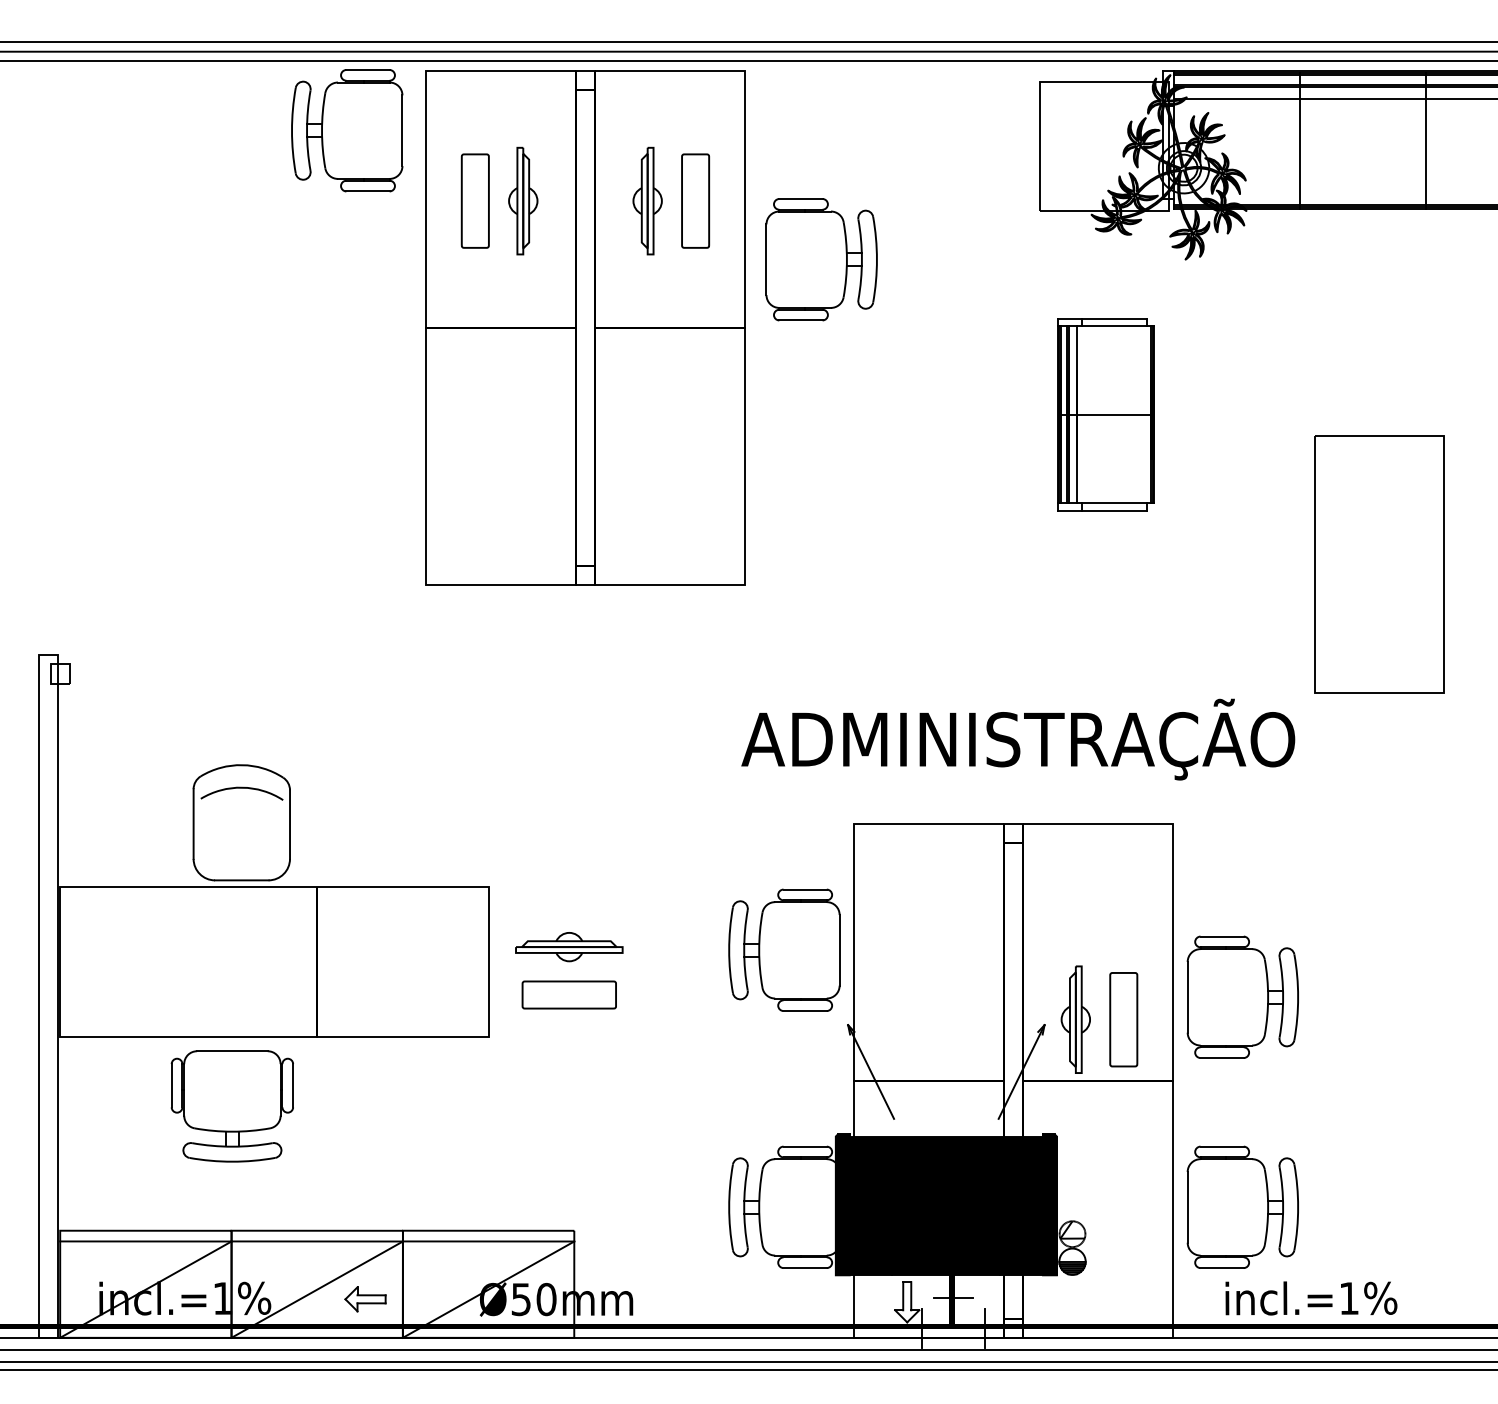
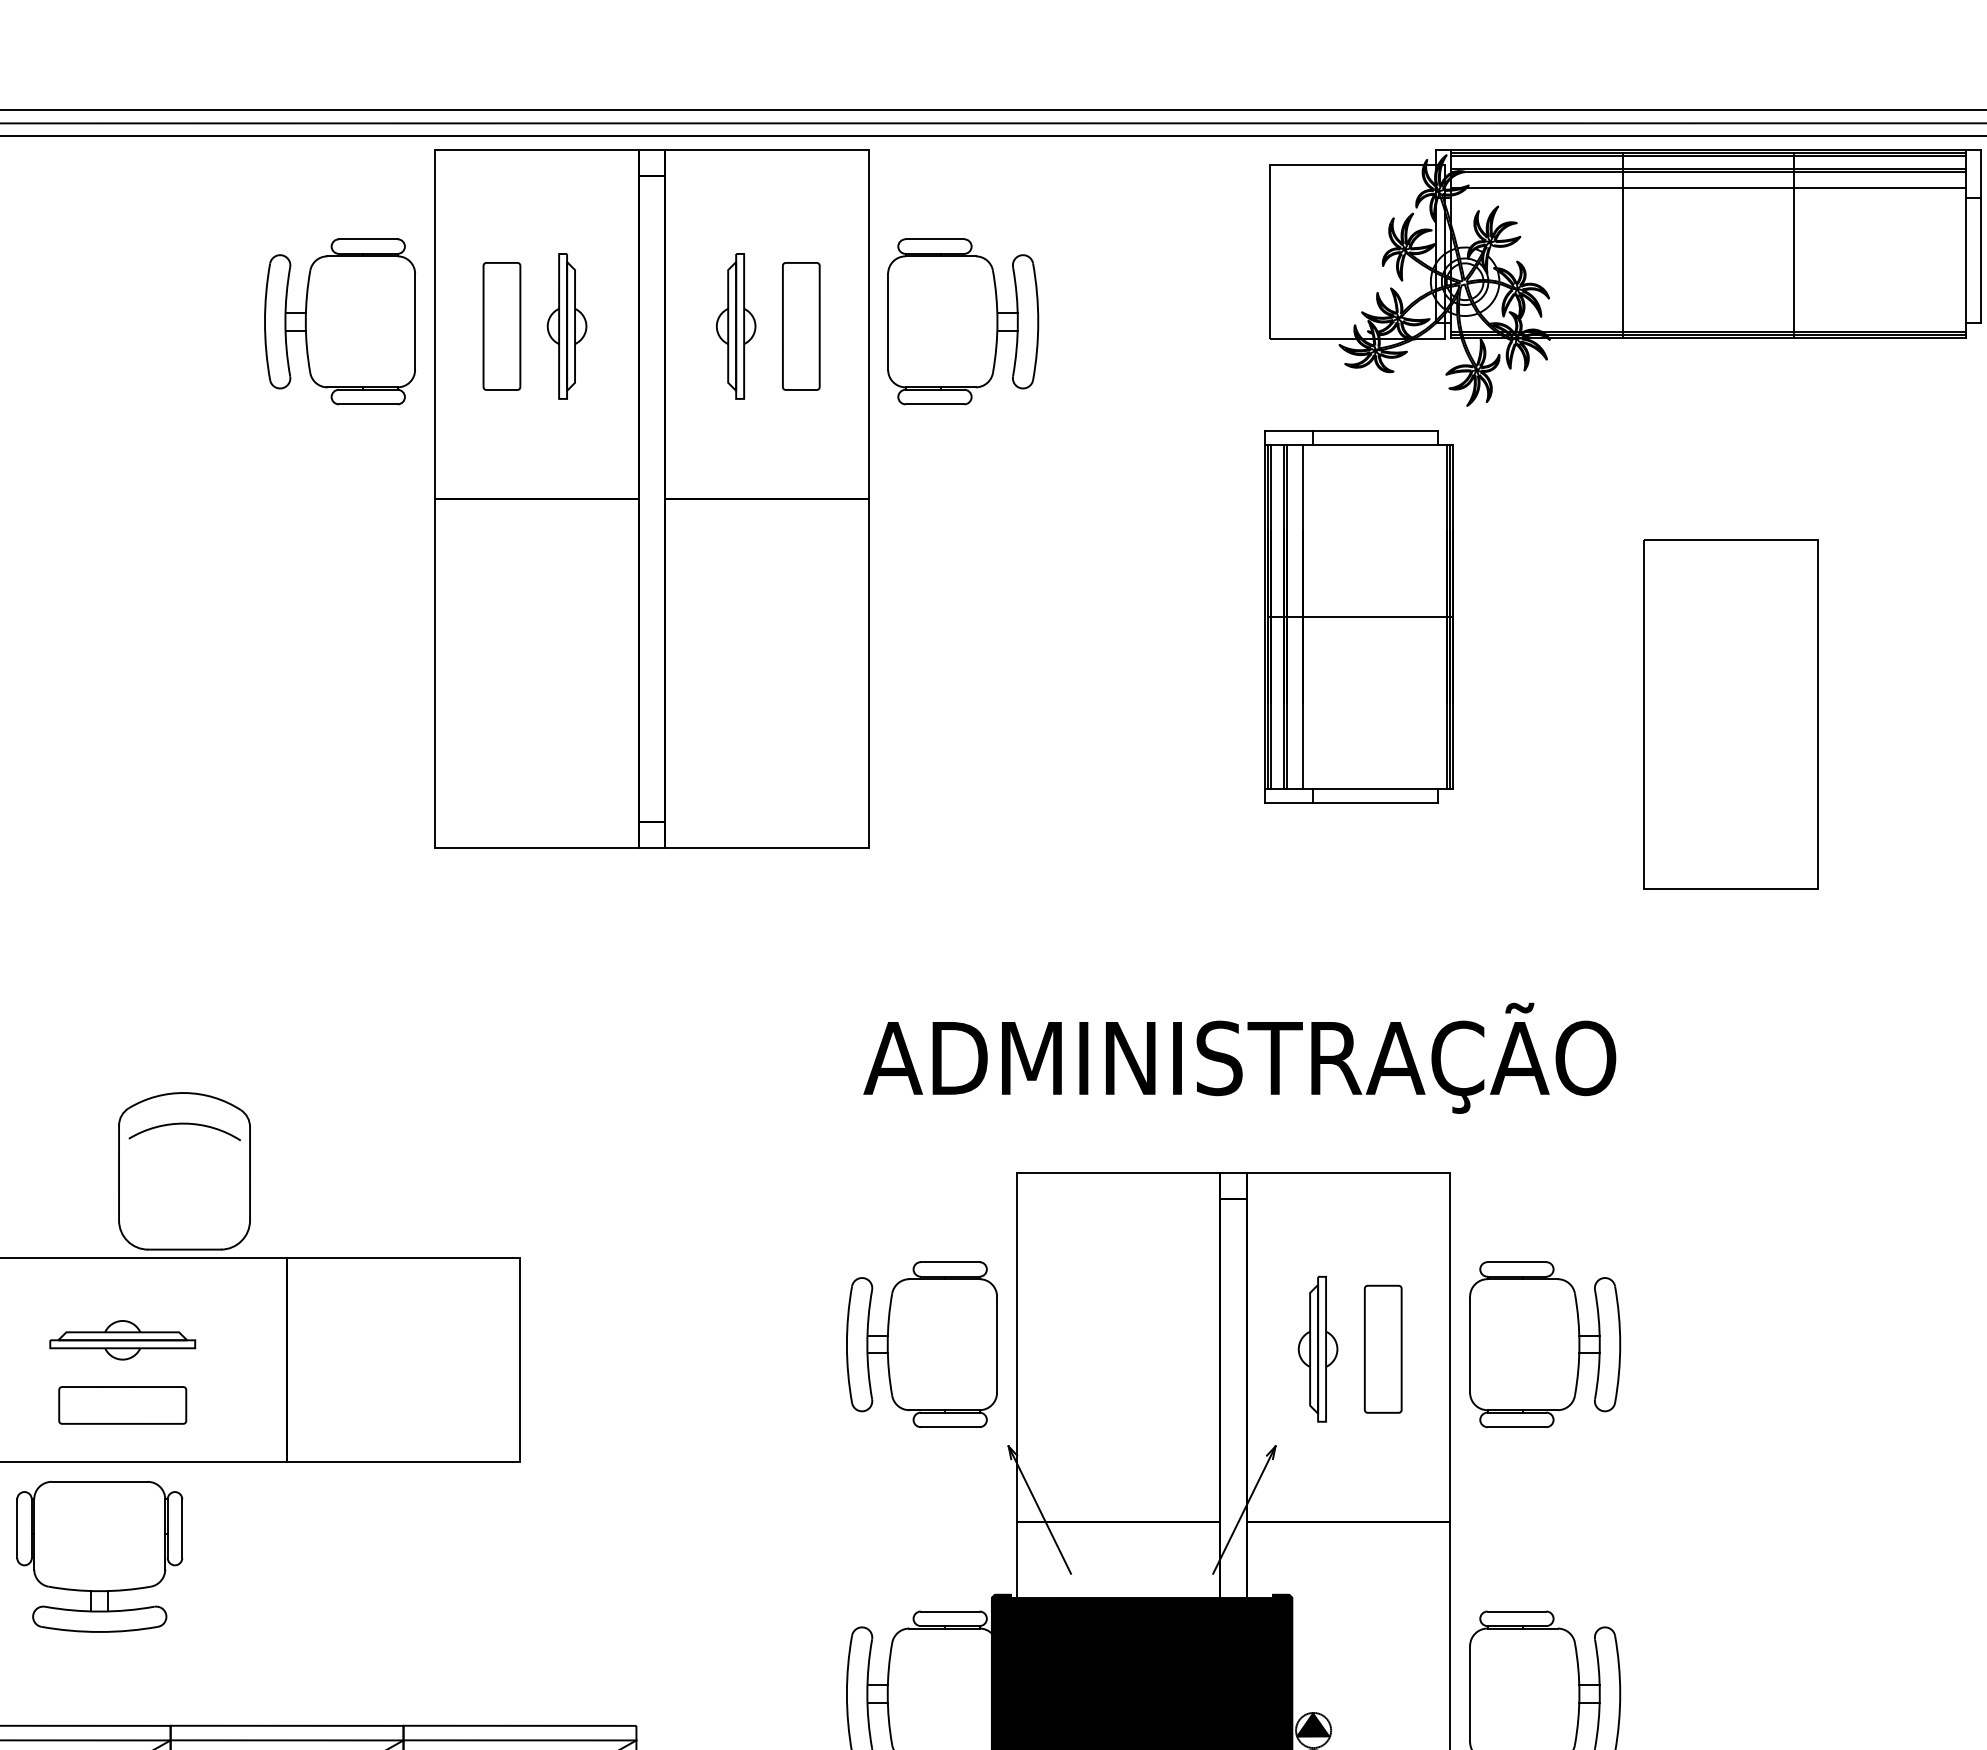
part: (347, 130) -> (340, 321), moved
part: (821, 259) -> (962, 321), moved
part: (1105, 414) -> (1358, 616), size x1.43
part: (1379, 564) -> (1730, 714), moved
part: (569, 962) -> (122, 1361), moved
part: (1242, 996) -> (1544, 1343), moved
part: (1090, 1019) -> (1338, 1348), moved
part: (231, 1106) -> (98, 1556), moved
fill: (1072, 1229) -> (1313, 1724), added

